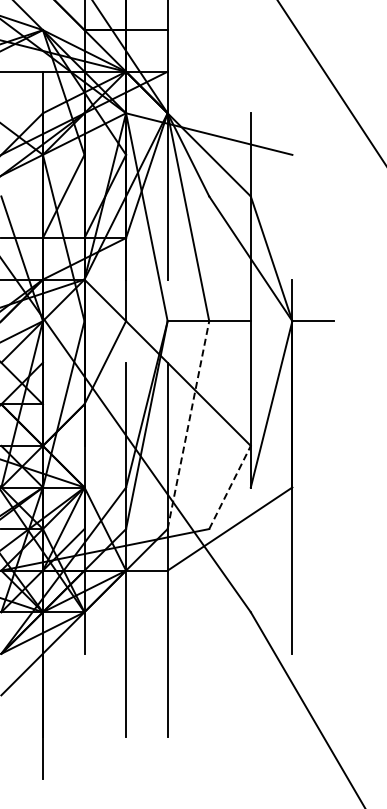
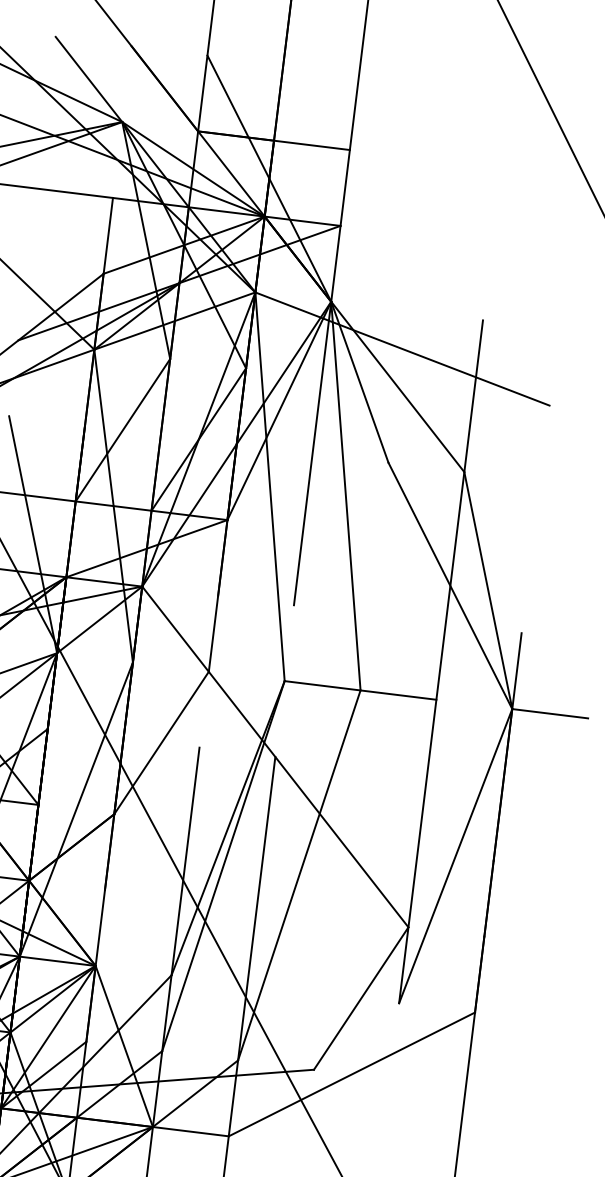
line: (188, 425) -> (299, 876), dashed -> solid
line: (230, 487) -> (362, 998), dashed -> solid

